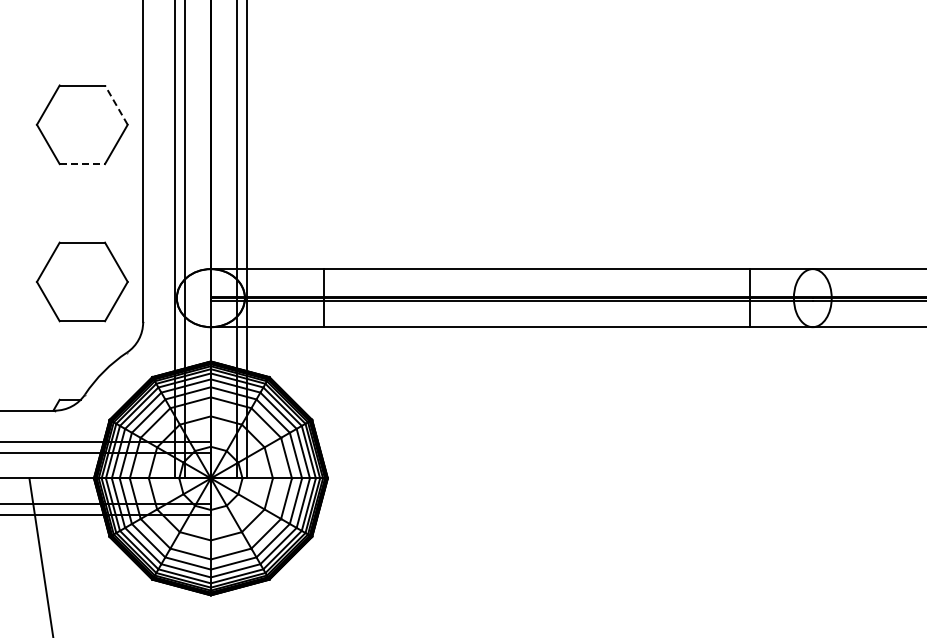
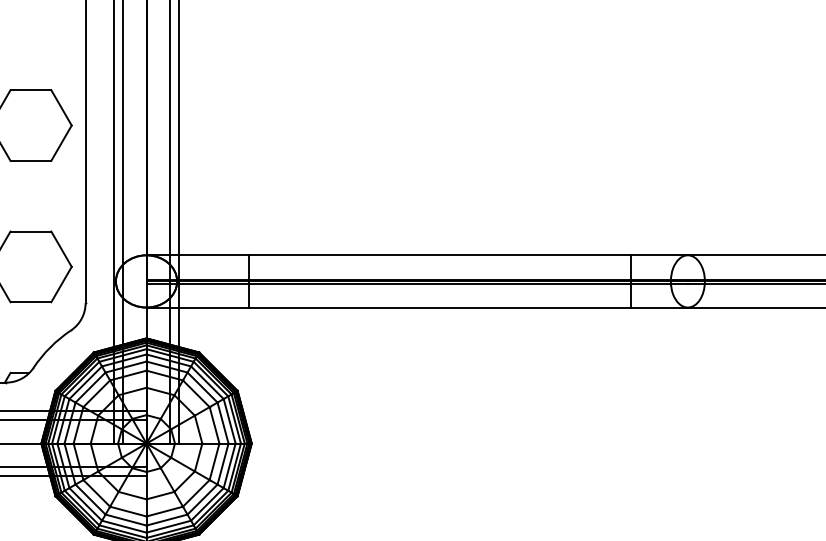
line: (116, 105) -> (61, 108), dashed -> solid
line: (82, 164) -> (31, 161), dashed -> solid

